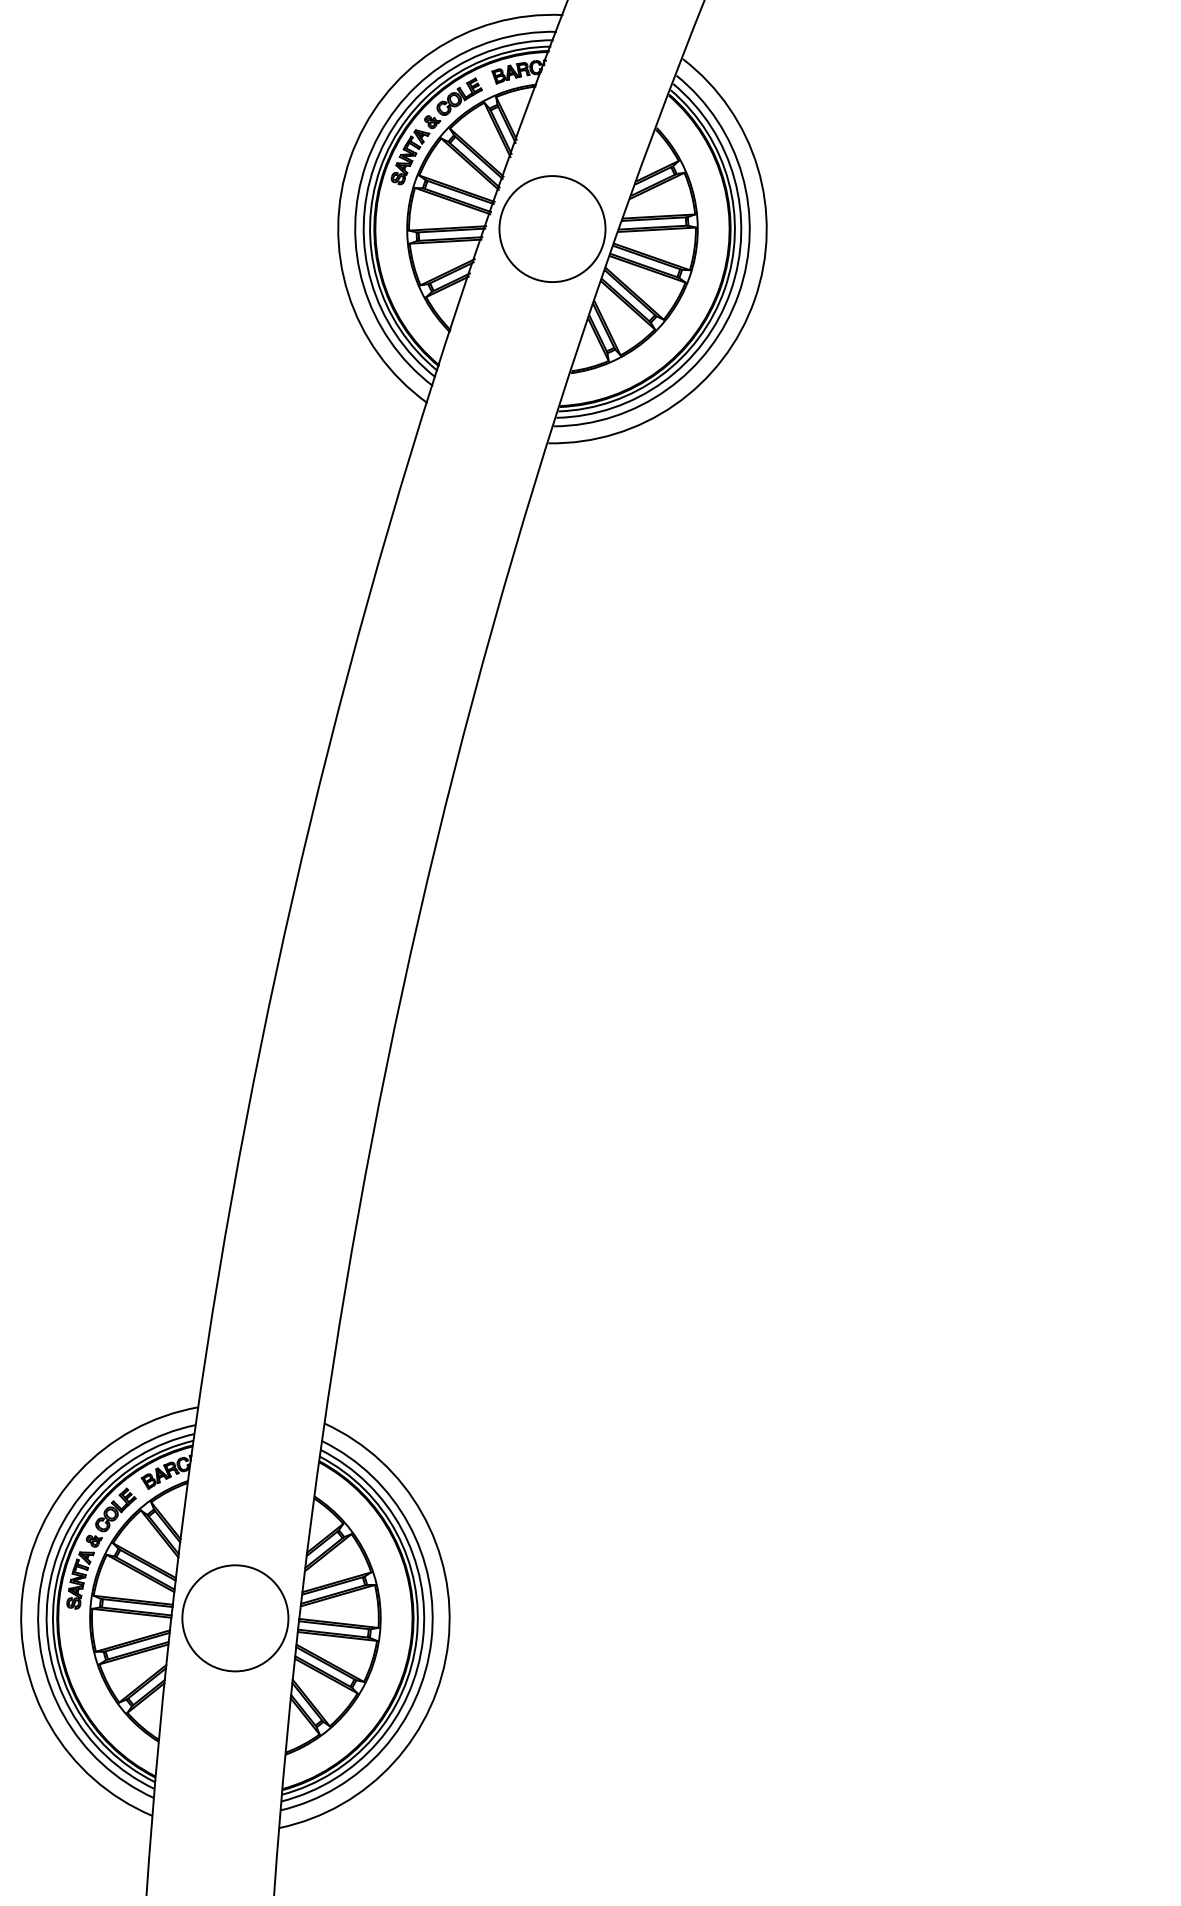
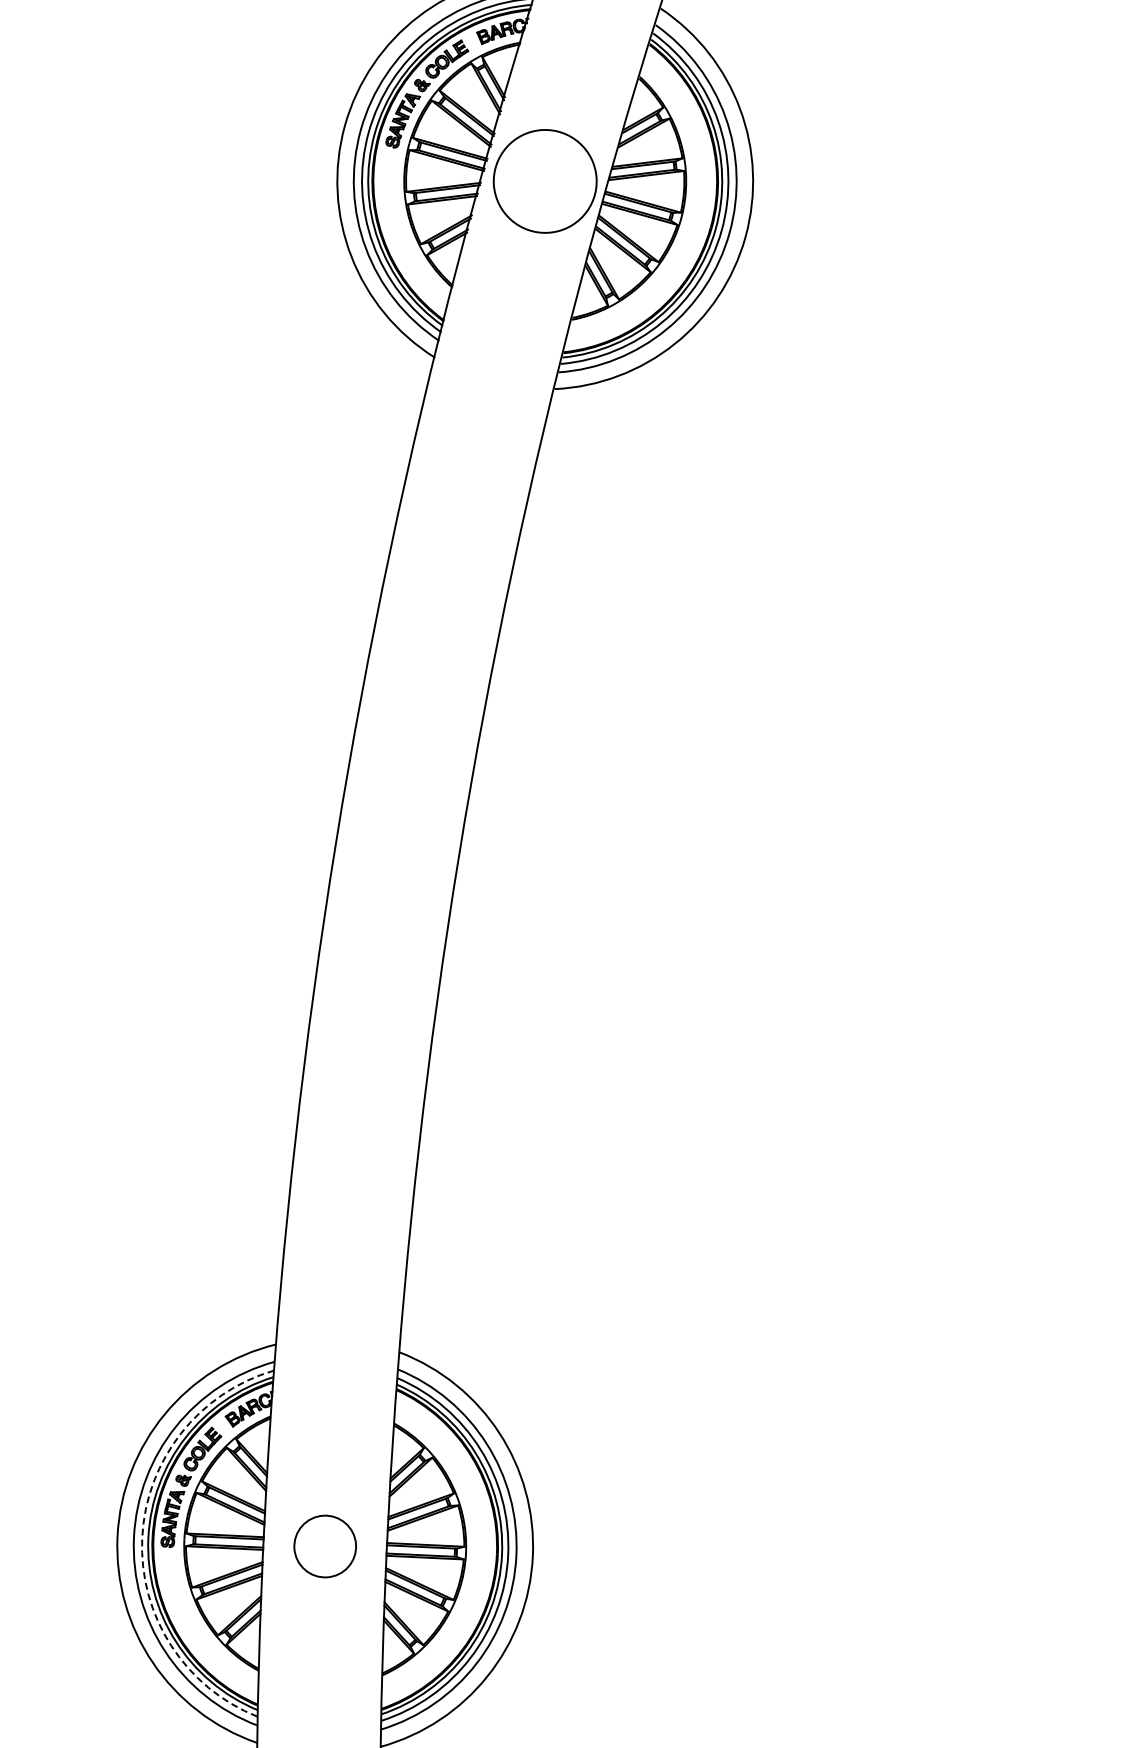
arc: (47, 1597) -> (141, 1538), solid -> dashed
circle: (235, 1618) -> (325, 1546), size x0.6

